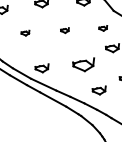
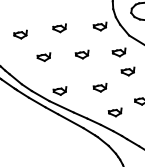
part: (102, 28) -> (118, 52), size x1.67
part: (64, 30) -> (81, 54), size x1.67
part: (24, 32) -> (43, 56), size x1.67
part: (82, 64) -> (99, 87), size x0.62

